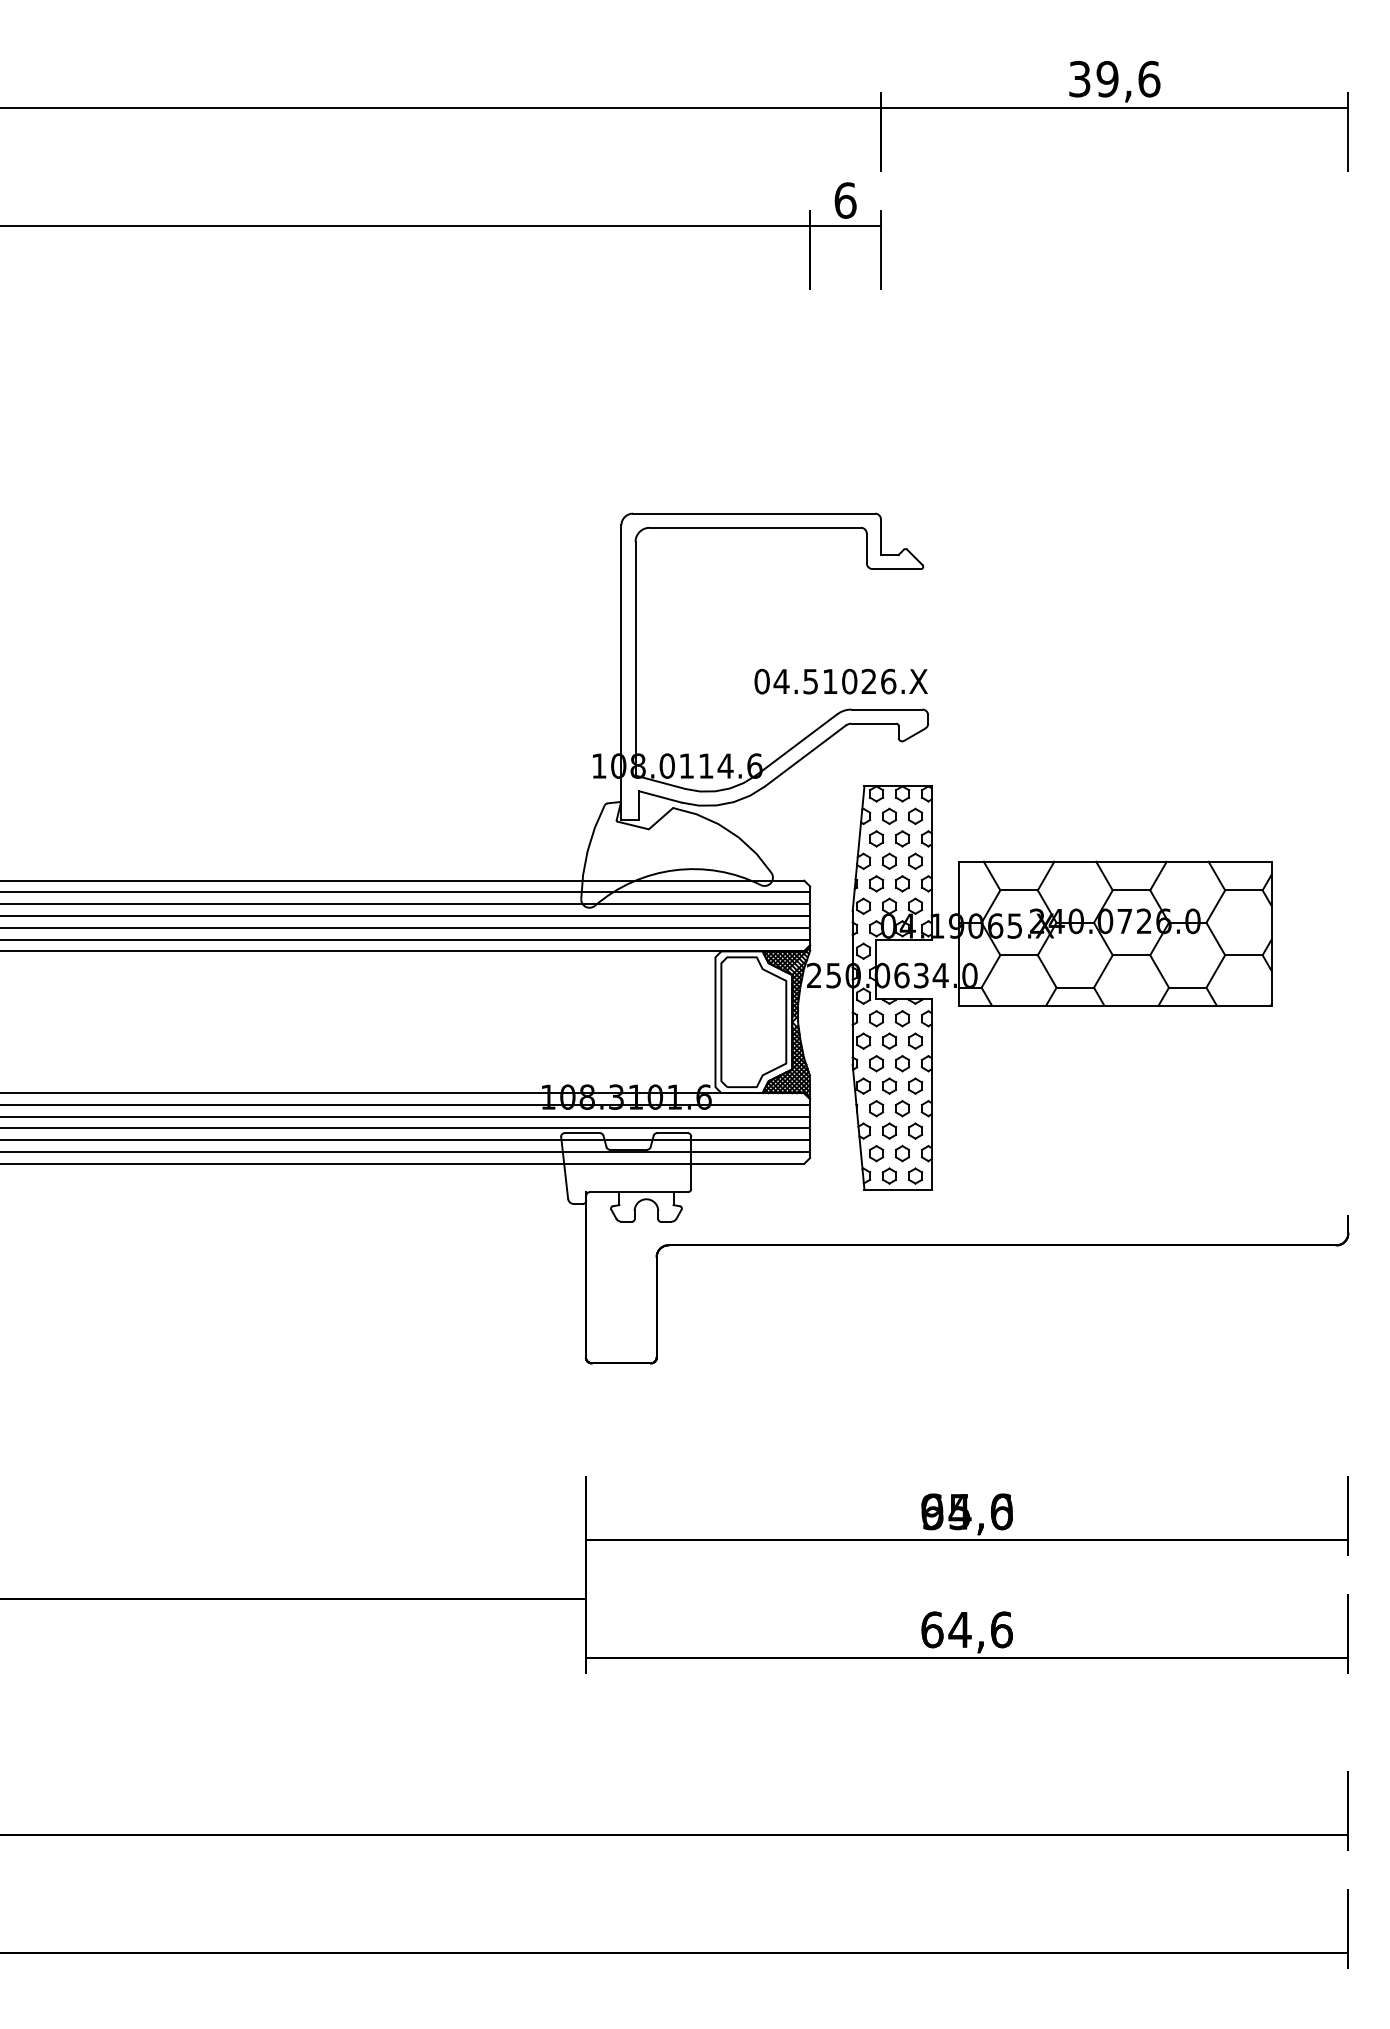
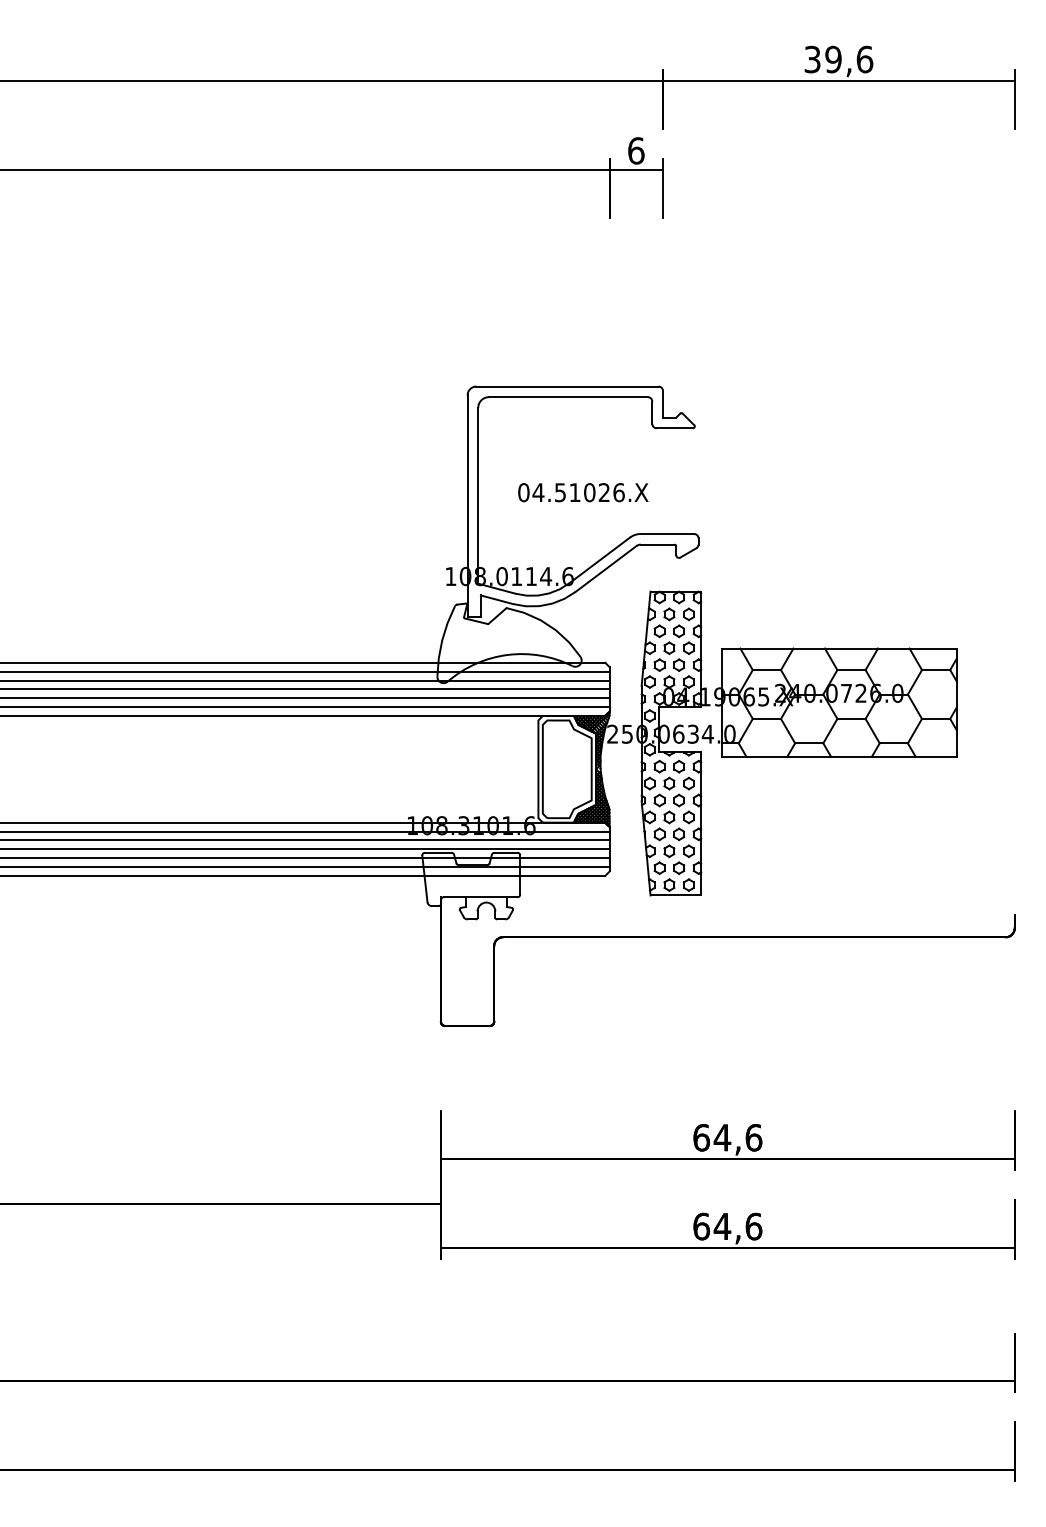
text: (840, 681) -> (582, 492), moved
text: (966, 1511) -> (727, 1137), 95,0 -> 64,6

